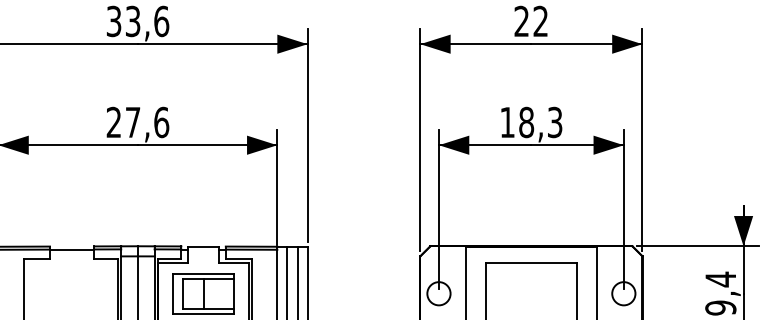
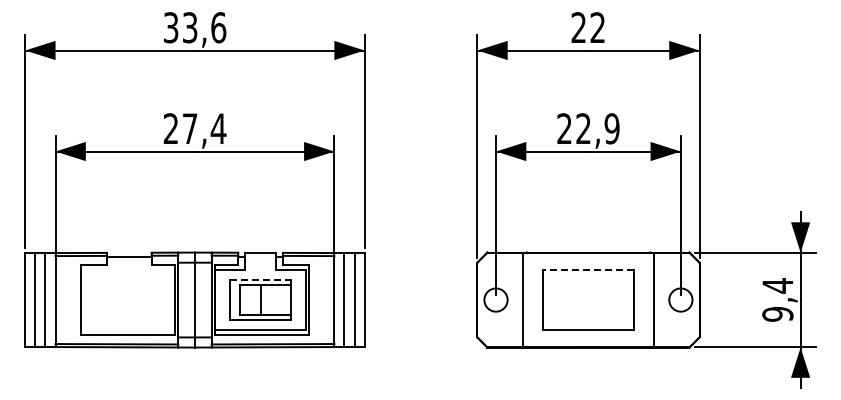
text: (161, 122) -> (218, 128), 27,6 -> 27,4
text: (531, 122) -> (588, 128), 18,3 -> 22,9
line: (530, 263) -> (587, 269), solid -> dashed
line: (204, 273) -> (261, 279), solid -> dashed

